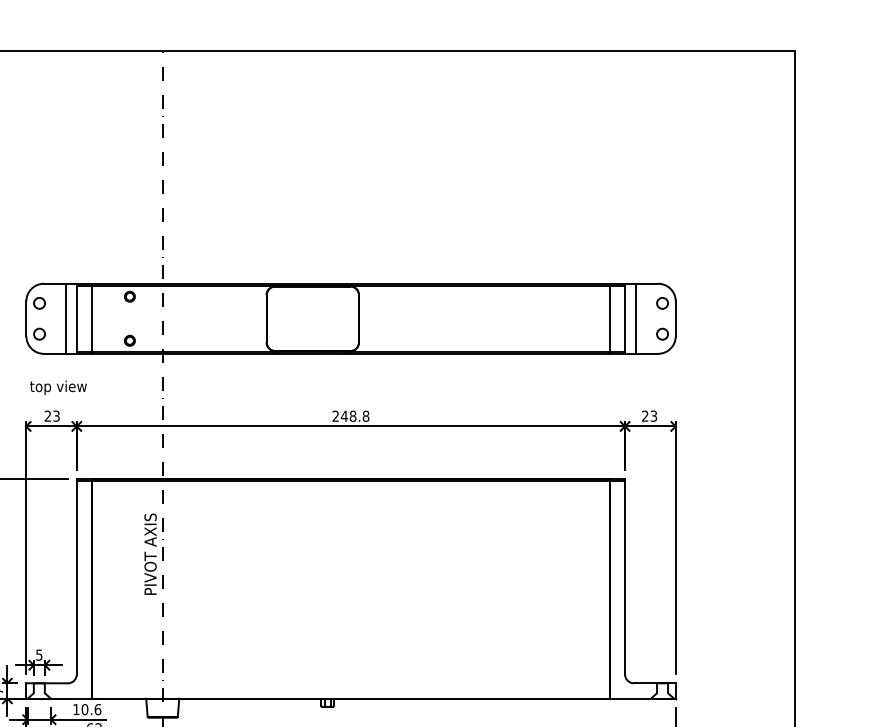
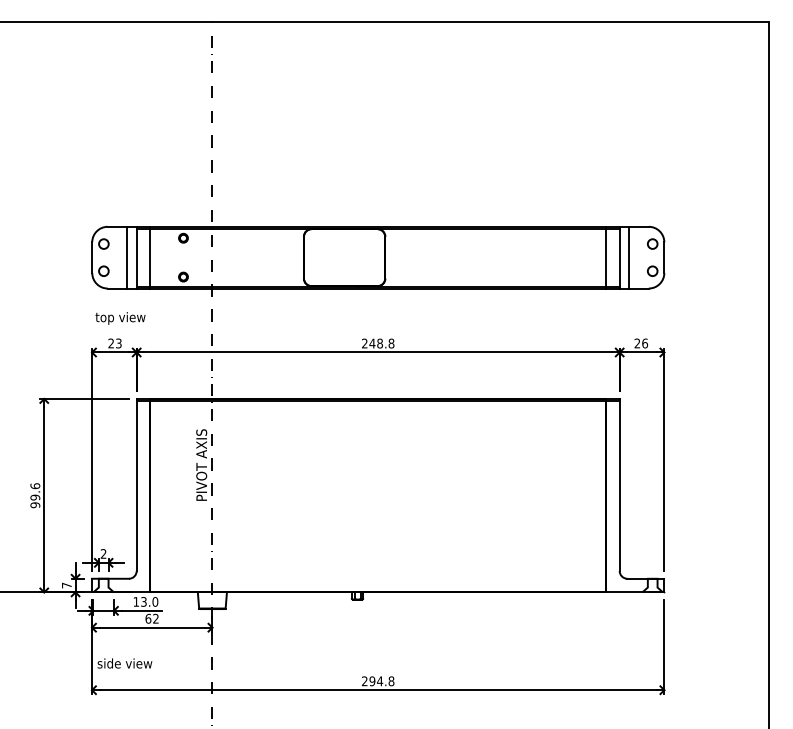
text: (654, 416) -> (645, 343), 23 -> 26
text: (39, 654) -> (103, 553), 5 -> 2
text: (91, 709) -> (149, 601), 10.6 -> 13.0

